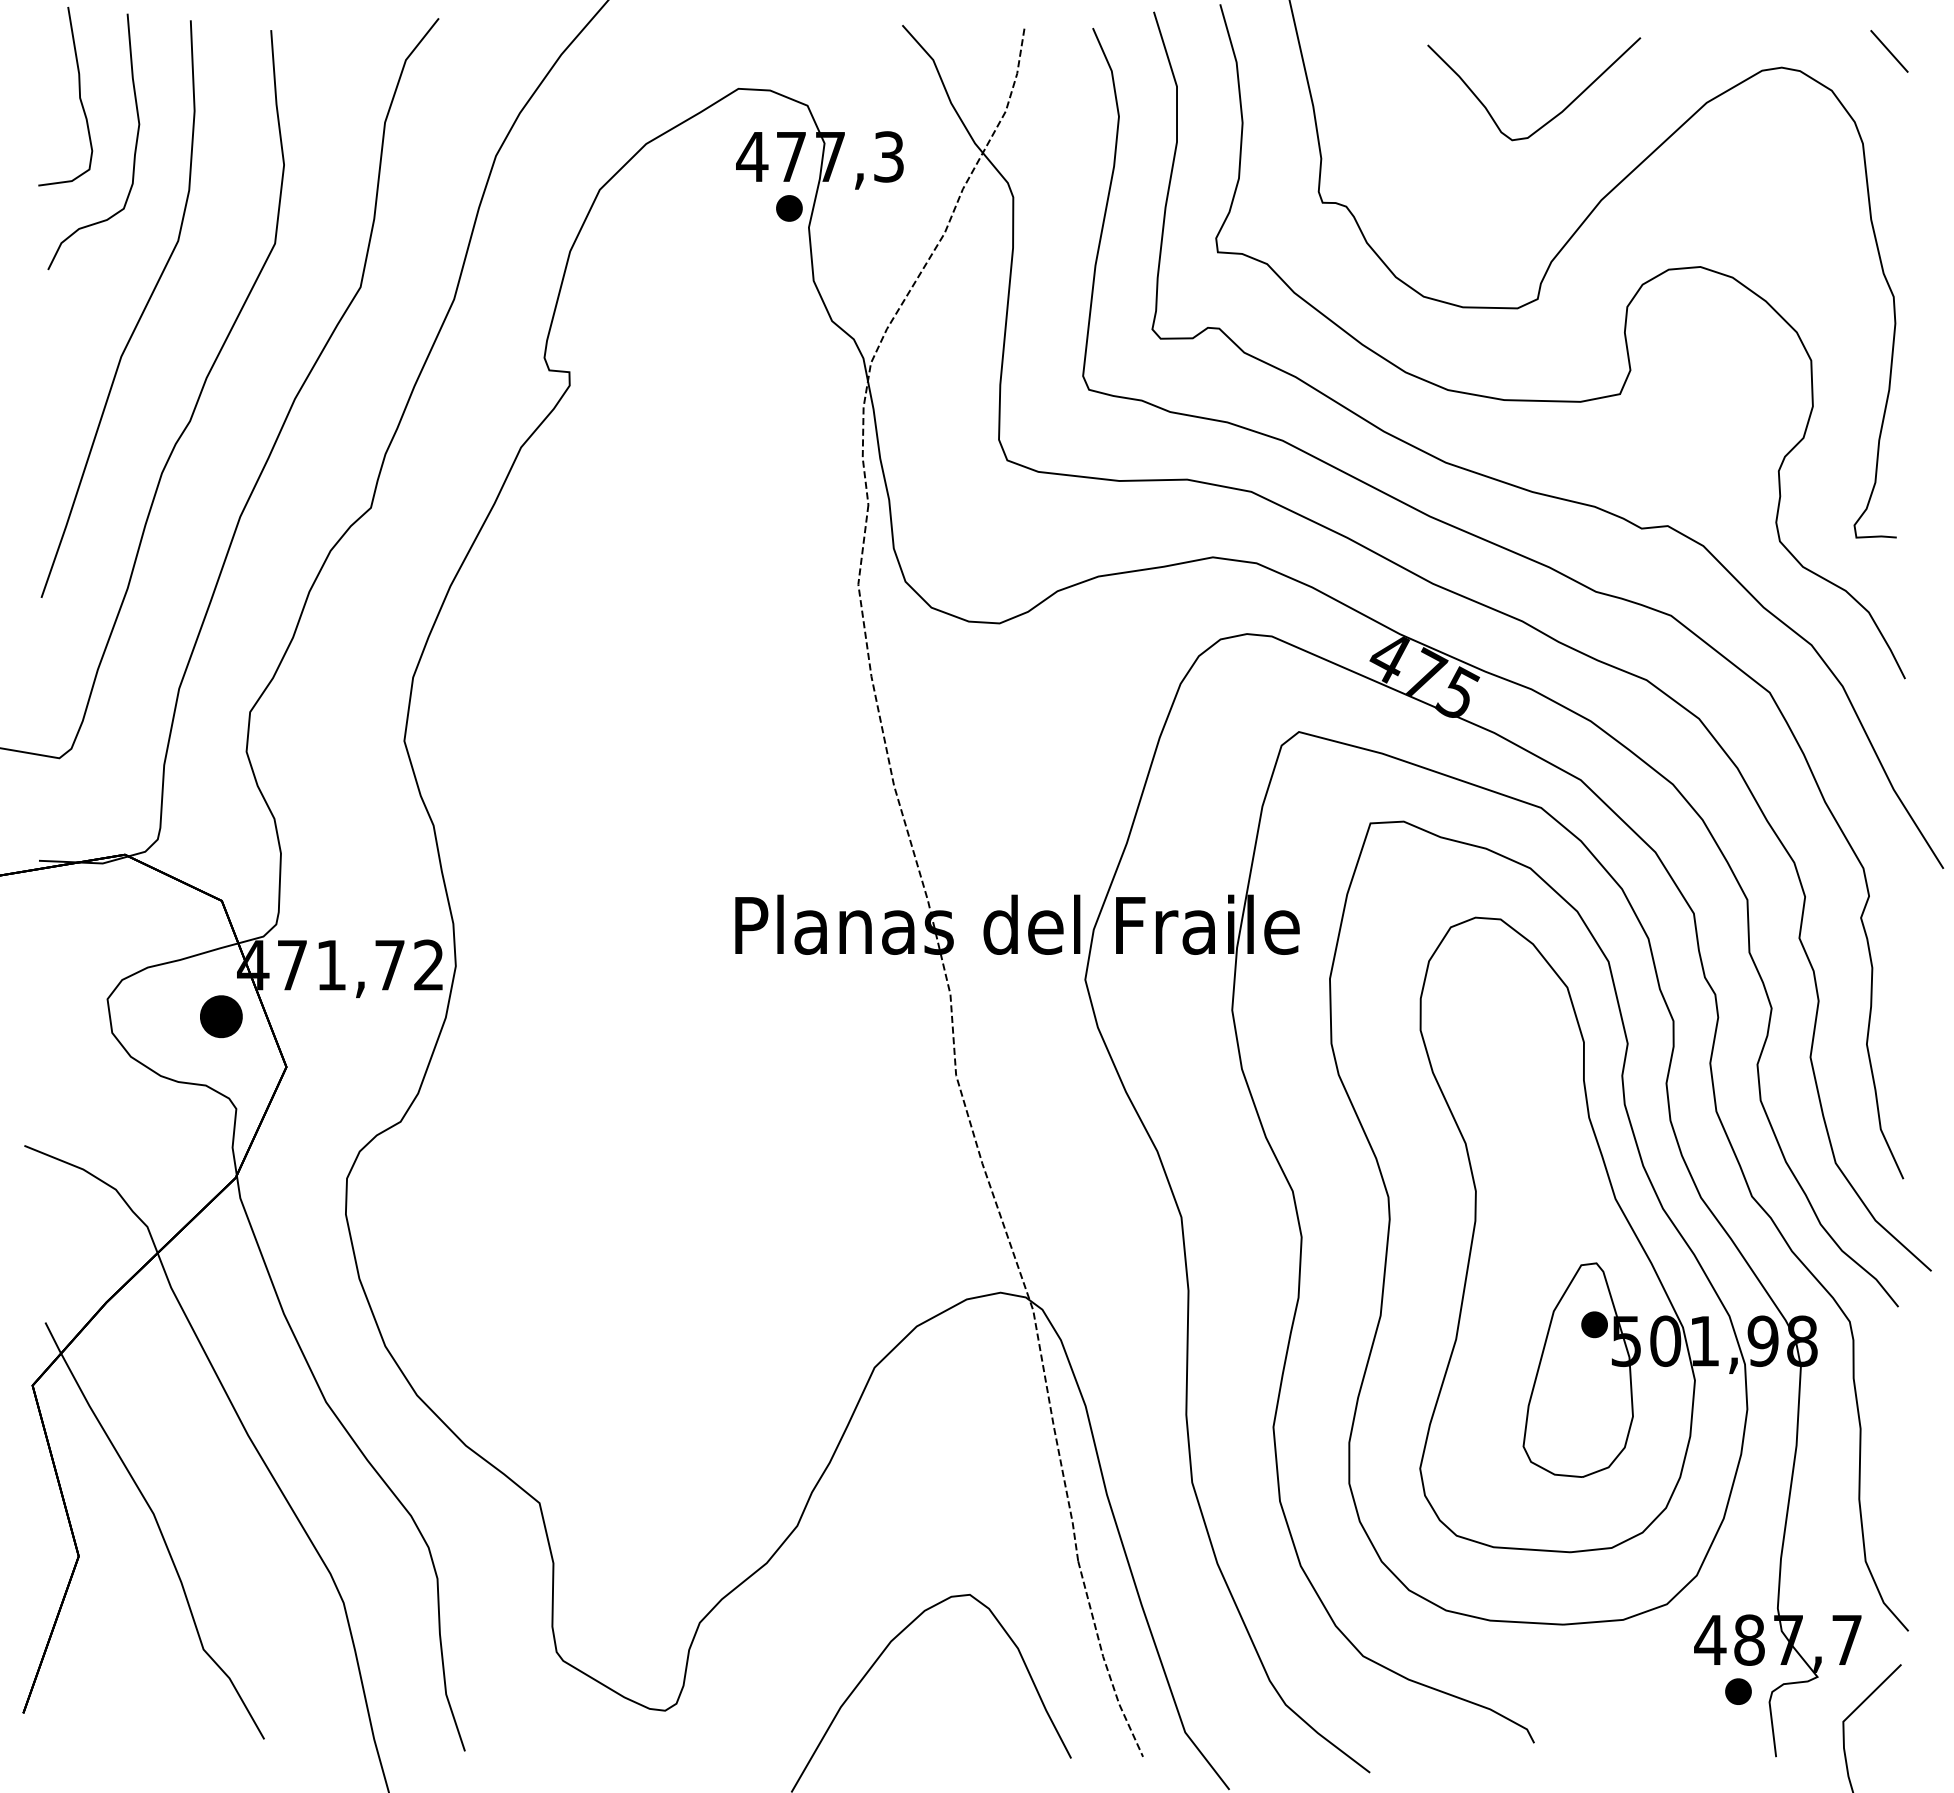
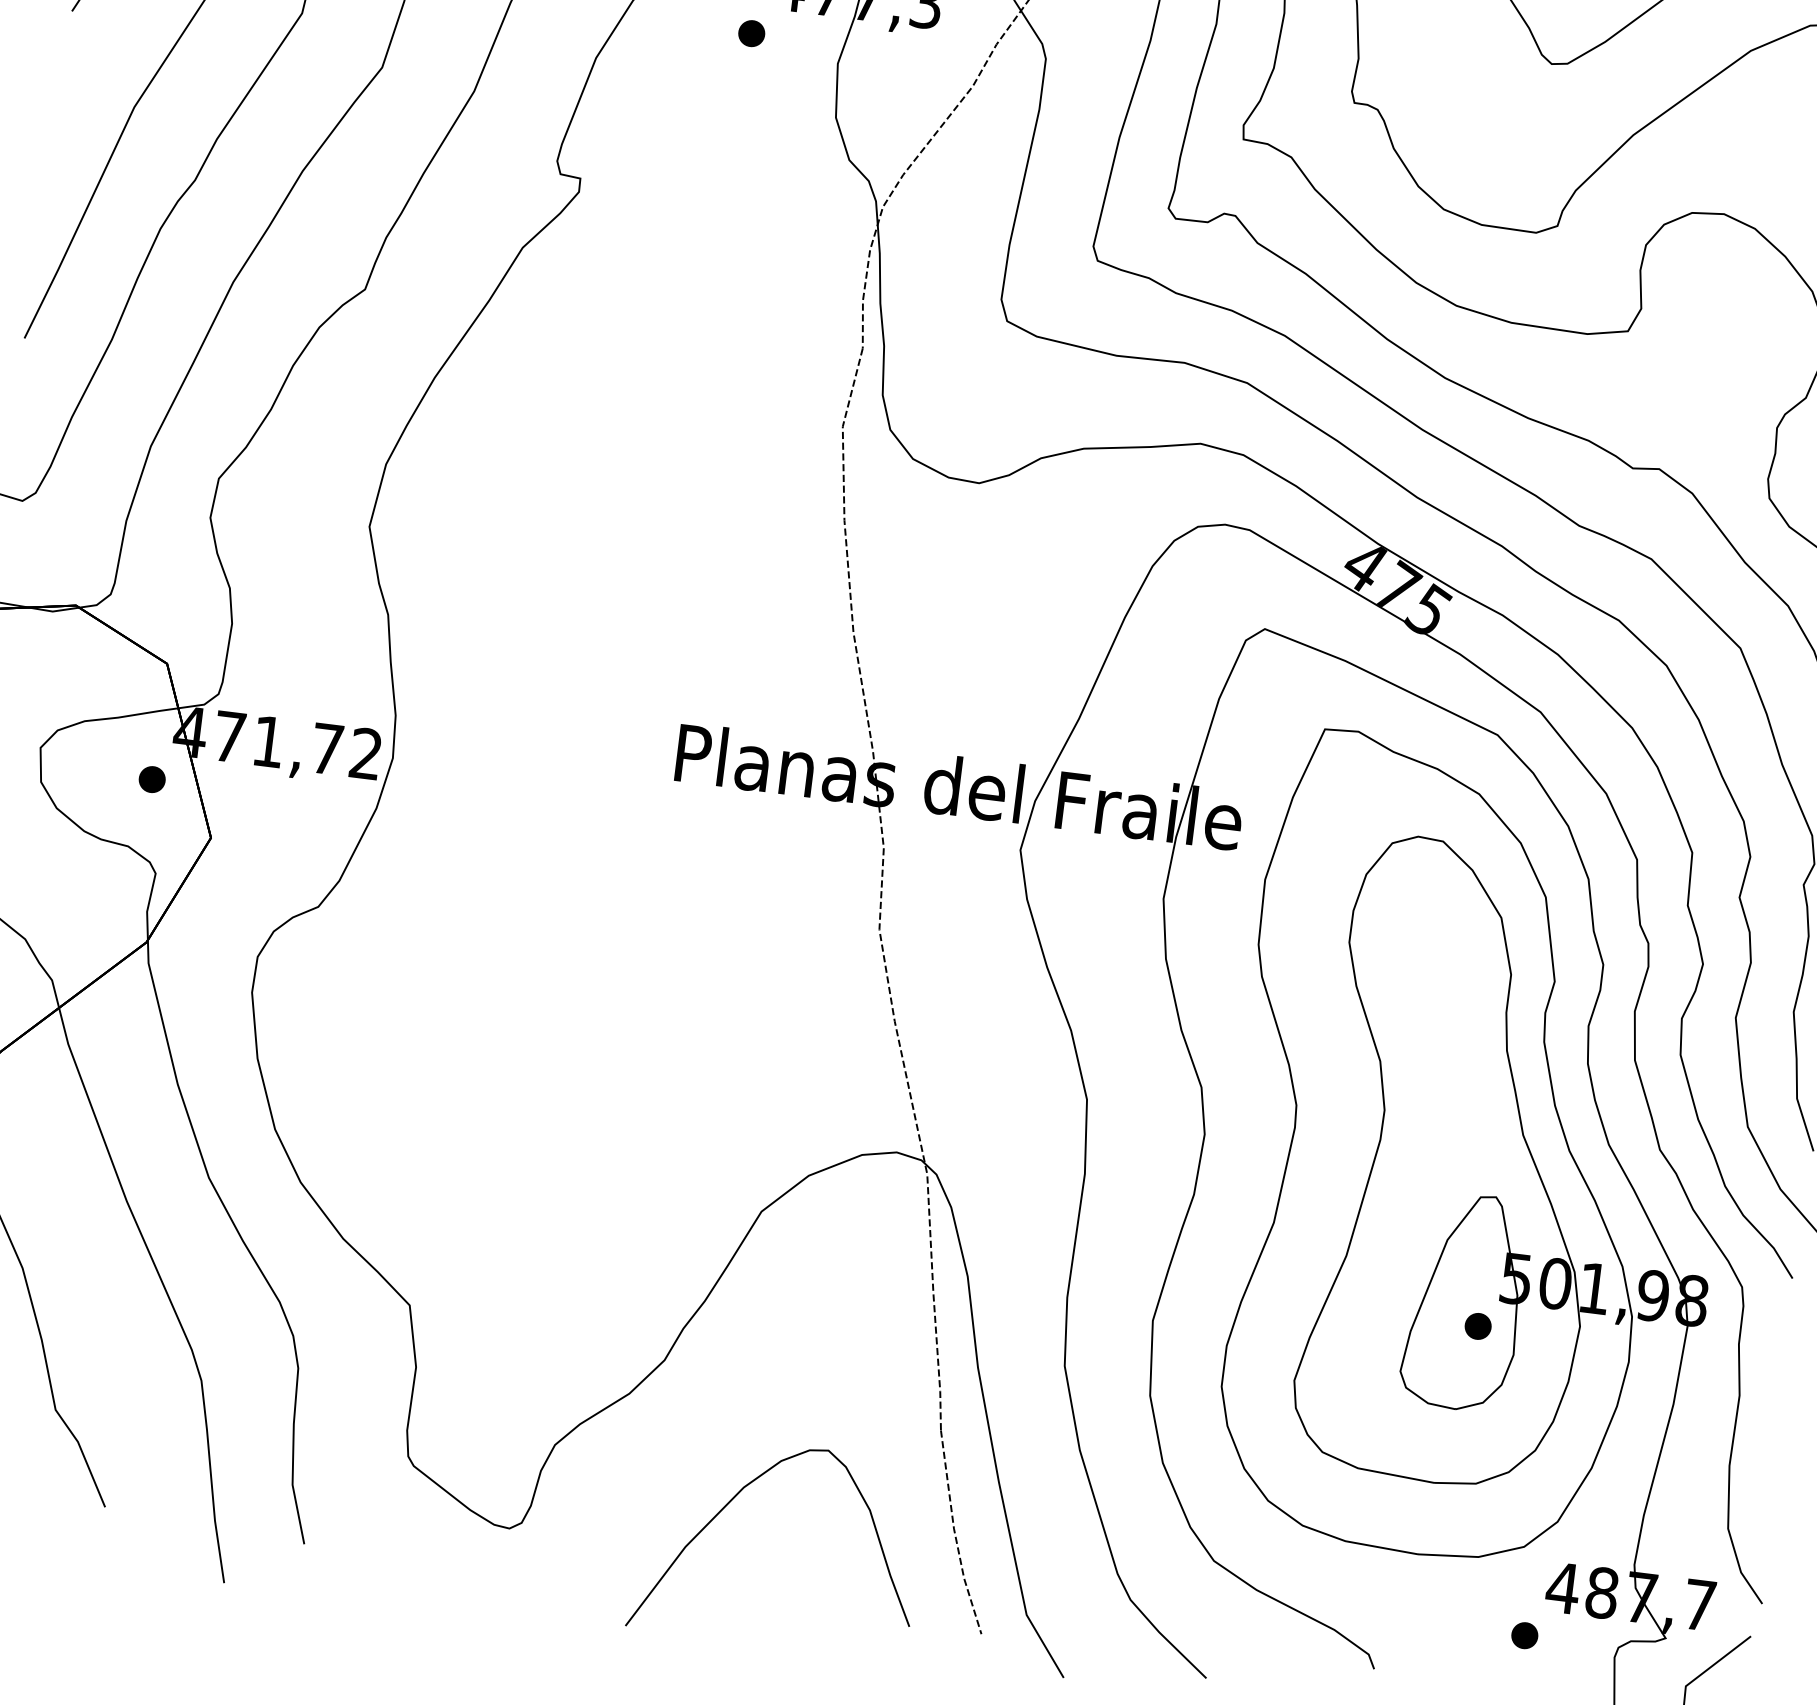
part: (789, 208) -> (751, 33), moved
part: (221, 1016) -> (152, 779), size x0.62
part: (1594, 1324) -> (1478, 1326), moved
part: (1738, 1691) -> (1524, 1635), moved

